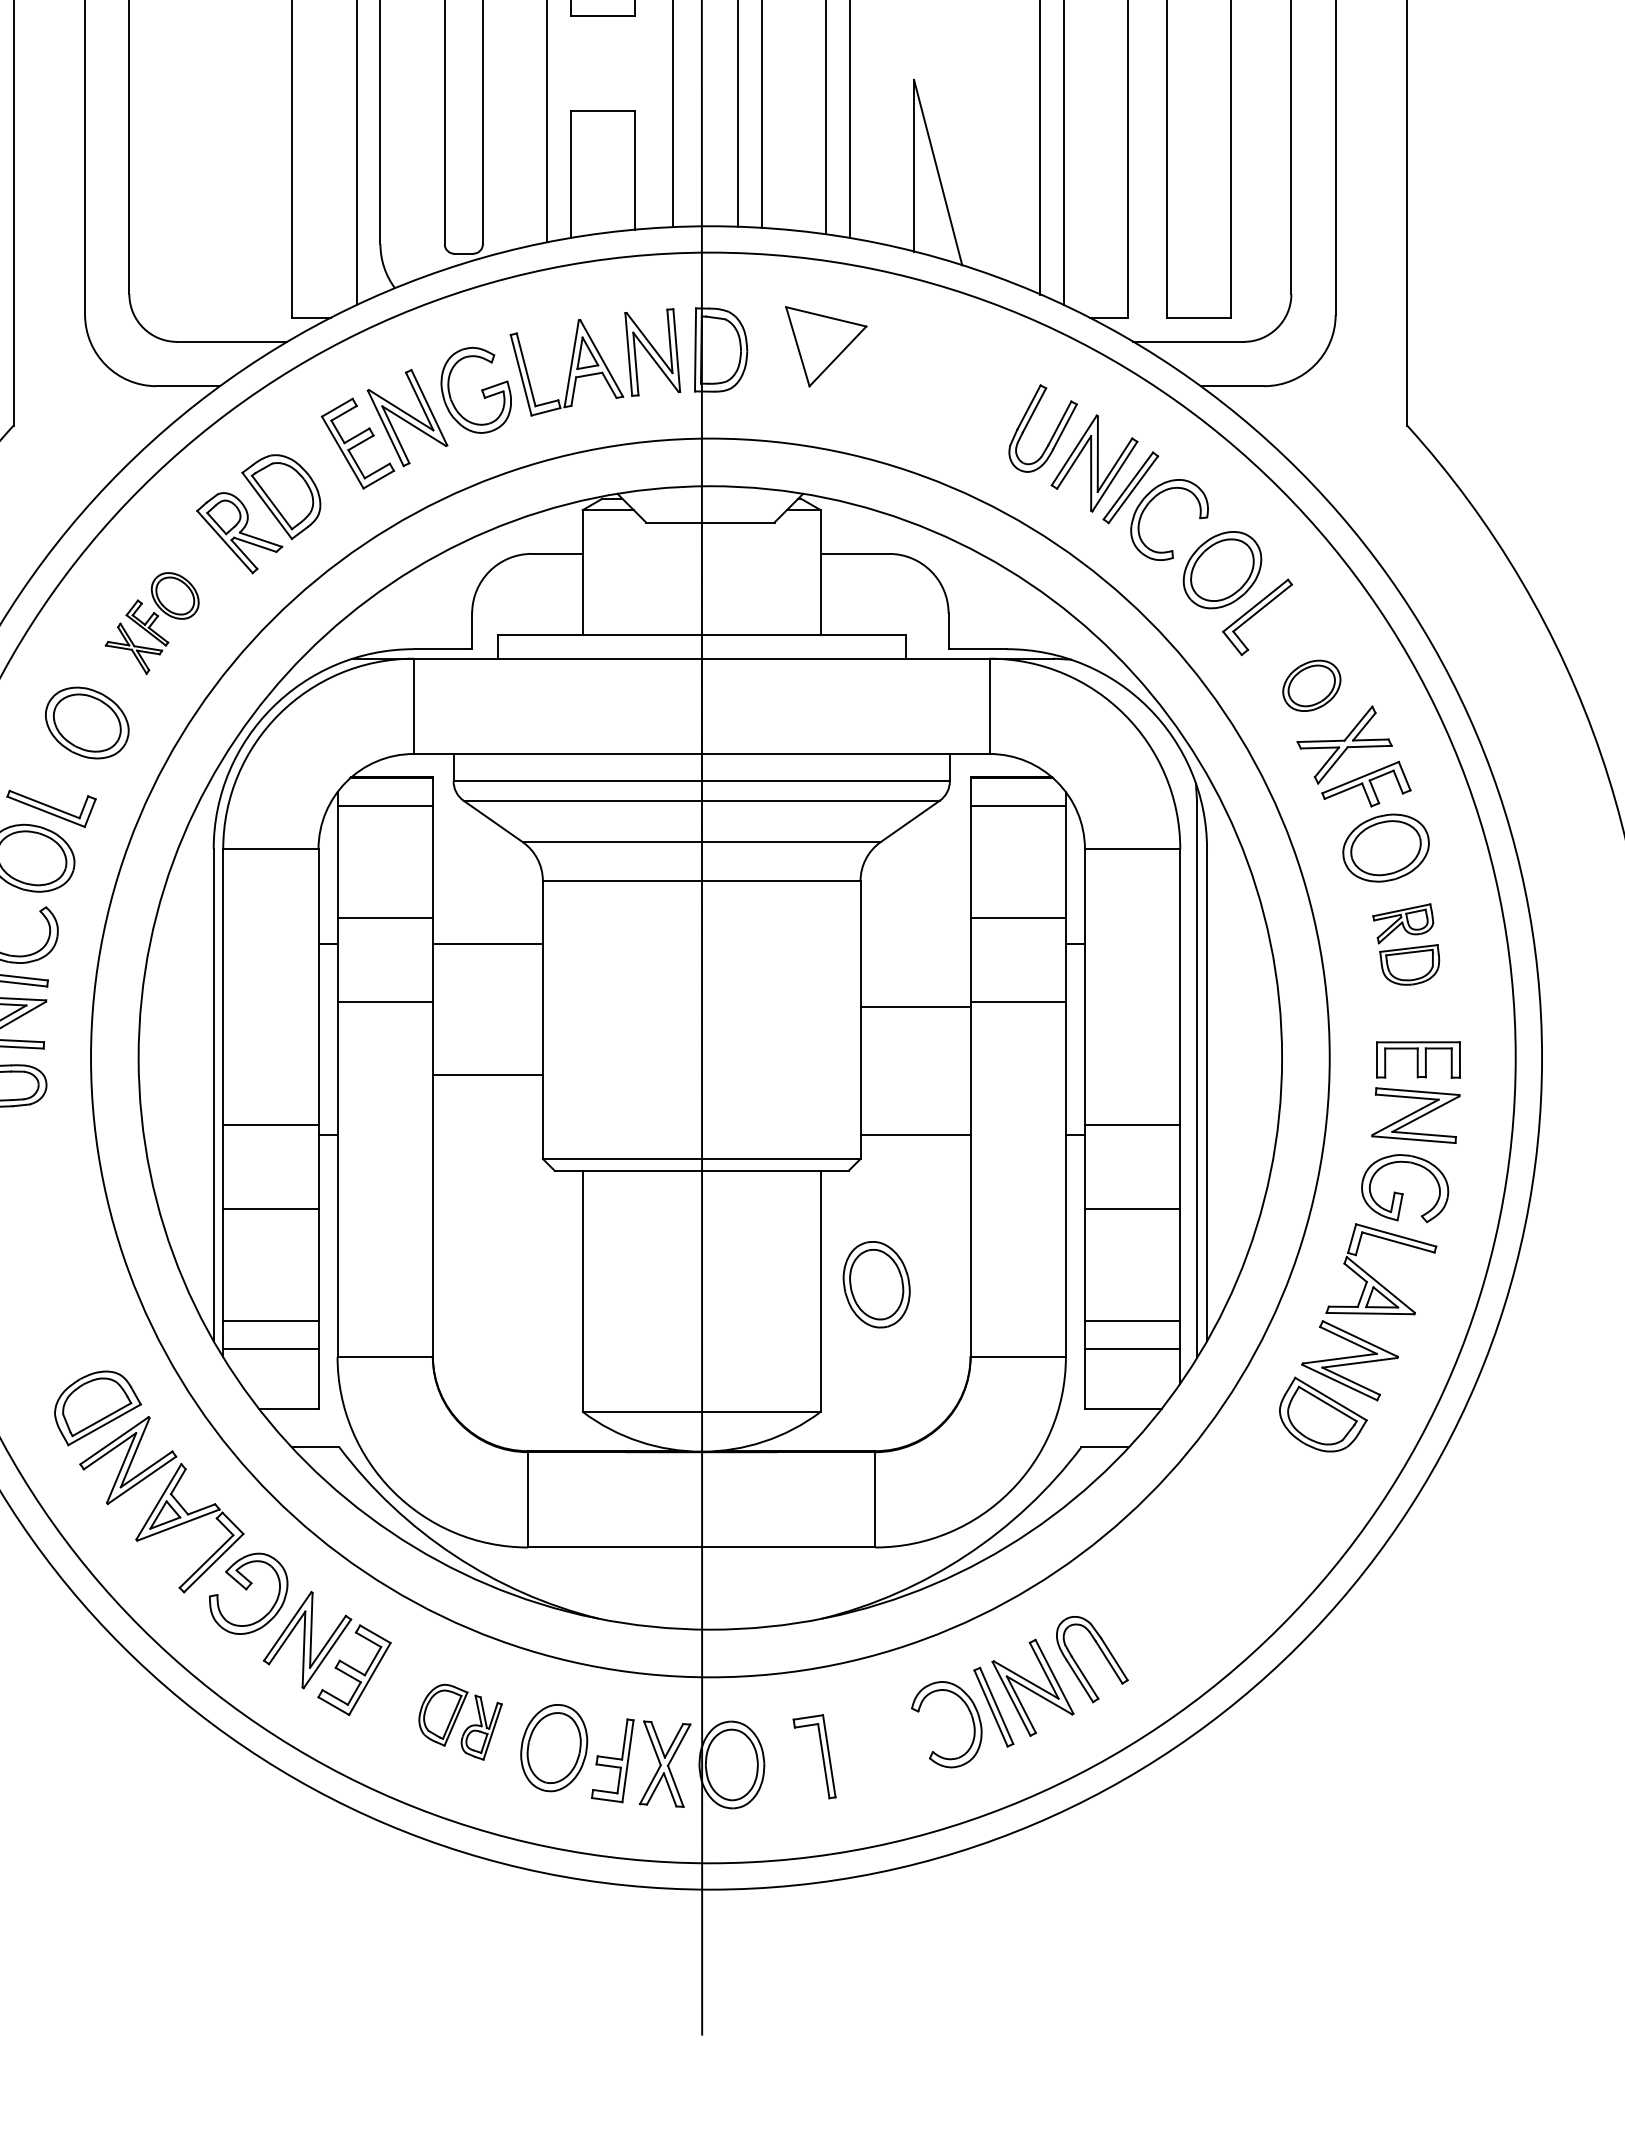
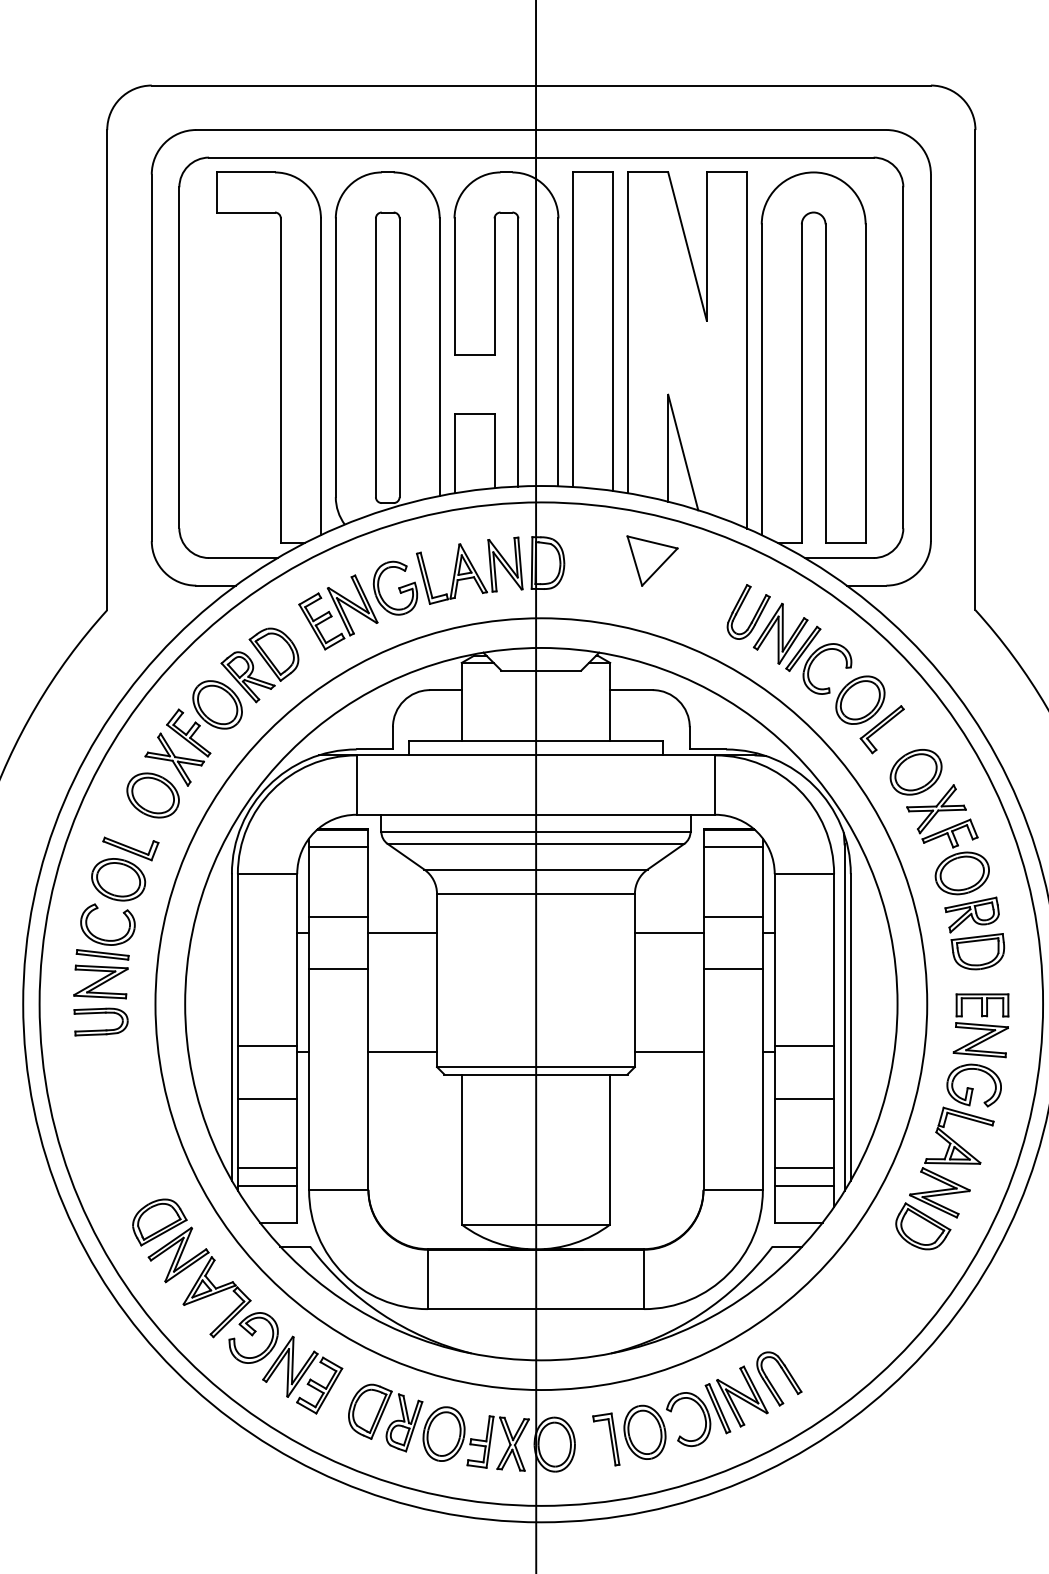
part: (826, 345) -> (652, 560), moved
part: (152, 623) -> (193, 733), size x1.67
part: (1310, 686) -> (915, 772), size x1.43
part: (1405, 944) -> (974, 933), size x1.43
line: (914, 1007) -> (668, 933), moved
line: (487, 1074) -> (402, 1051), moved
part: (875, 1283) -> (644, 1431), moved
part: (460, 1721) -> (385, 1417), size x1.43

